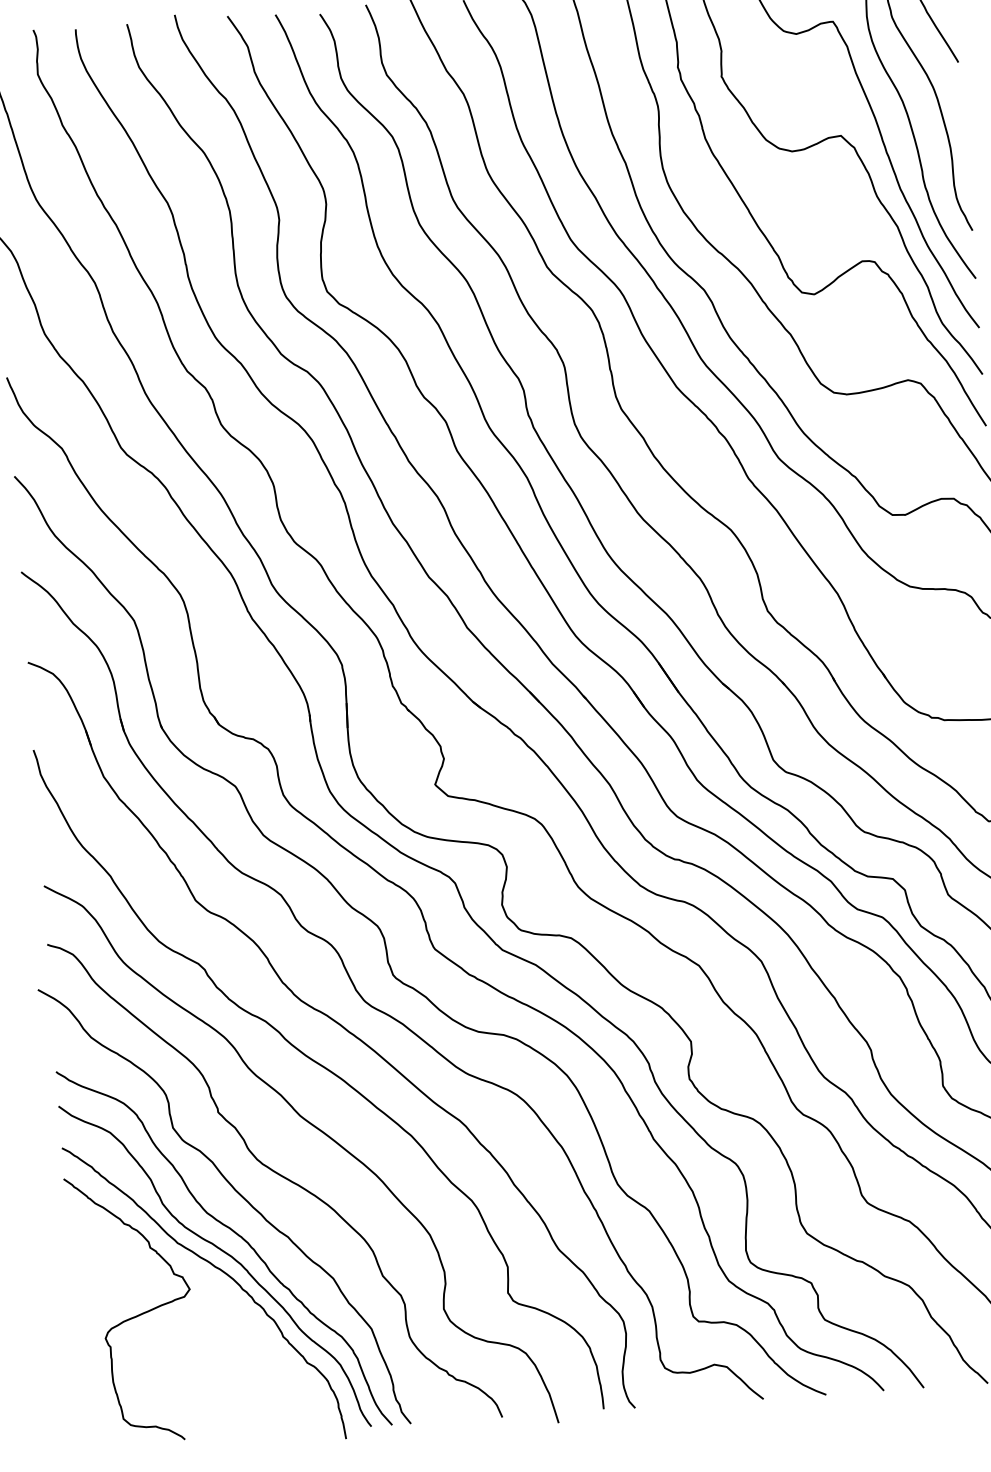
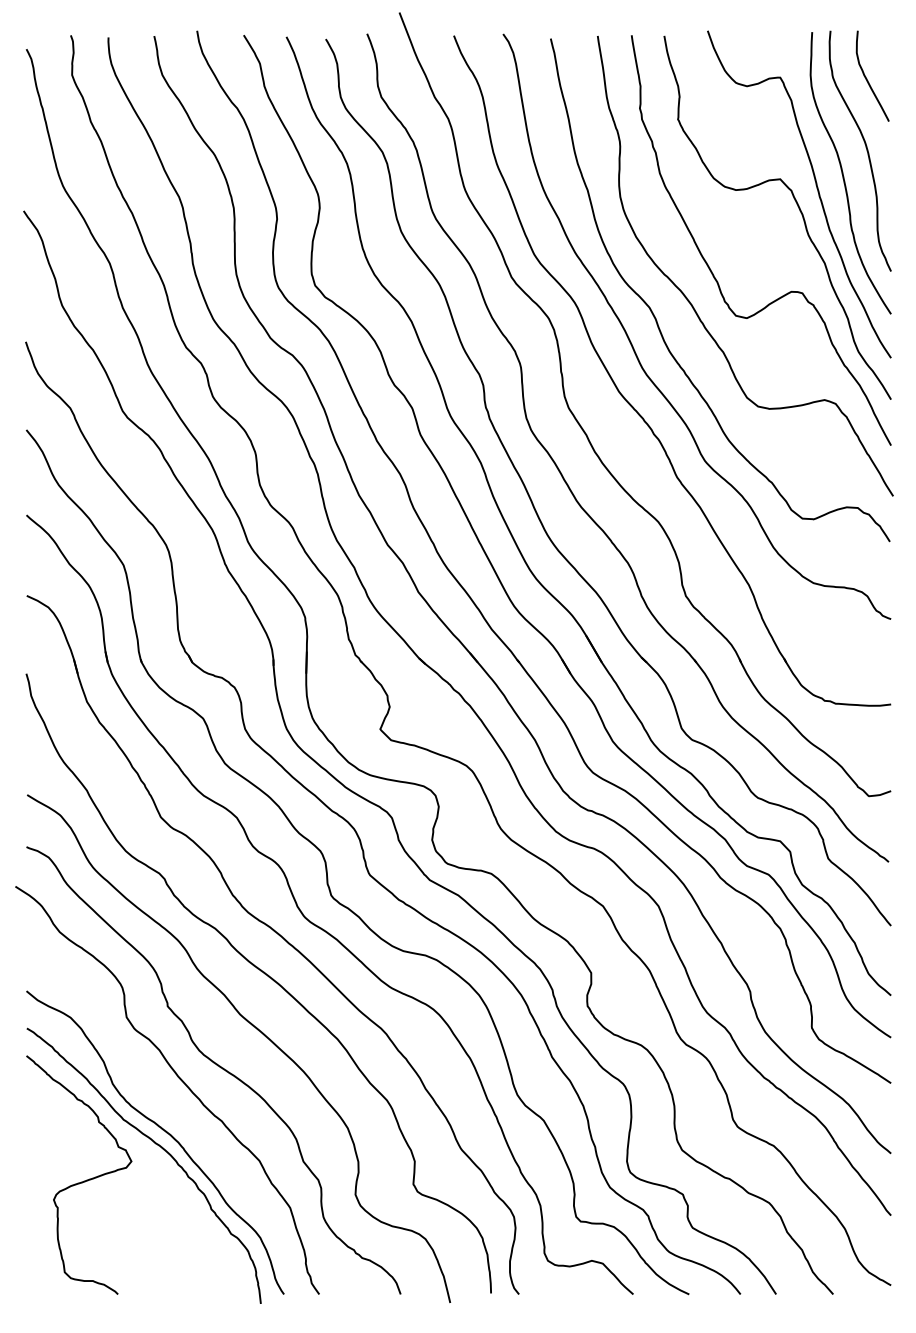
curve: (235, 1234) -> (175, 1115), removed

